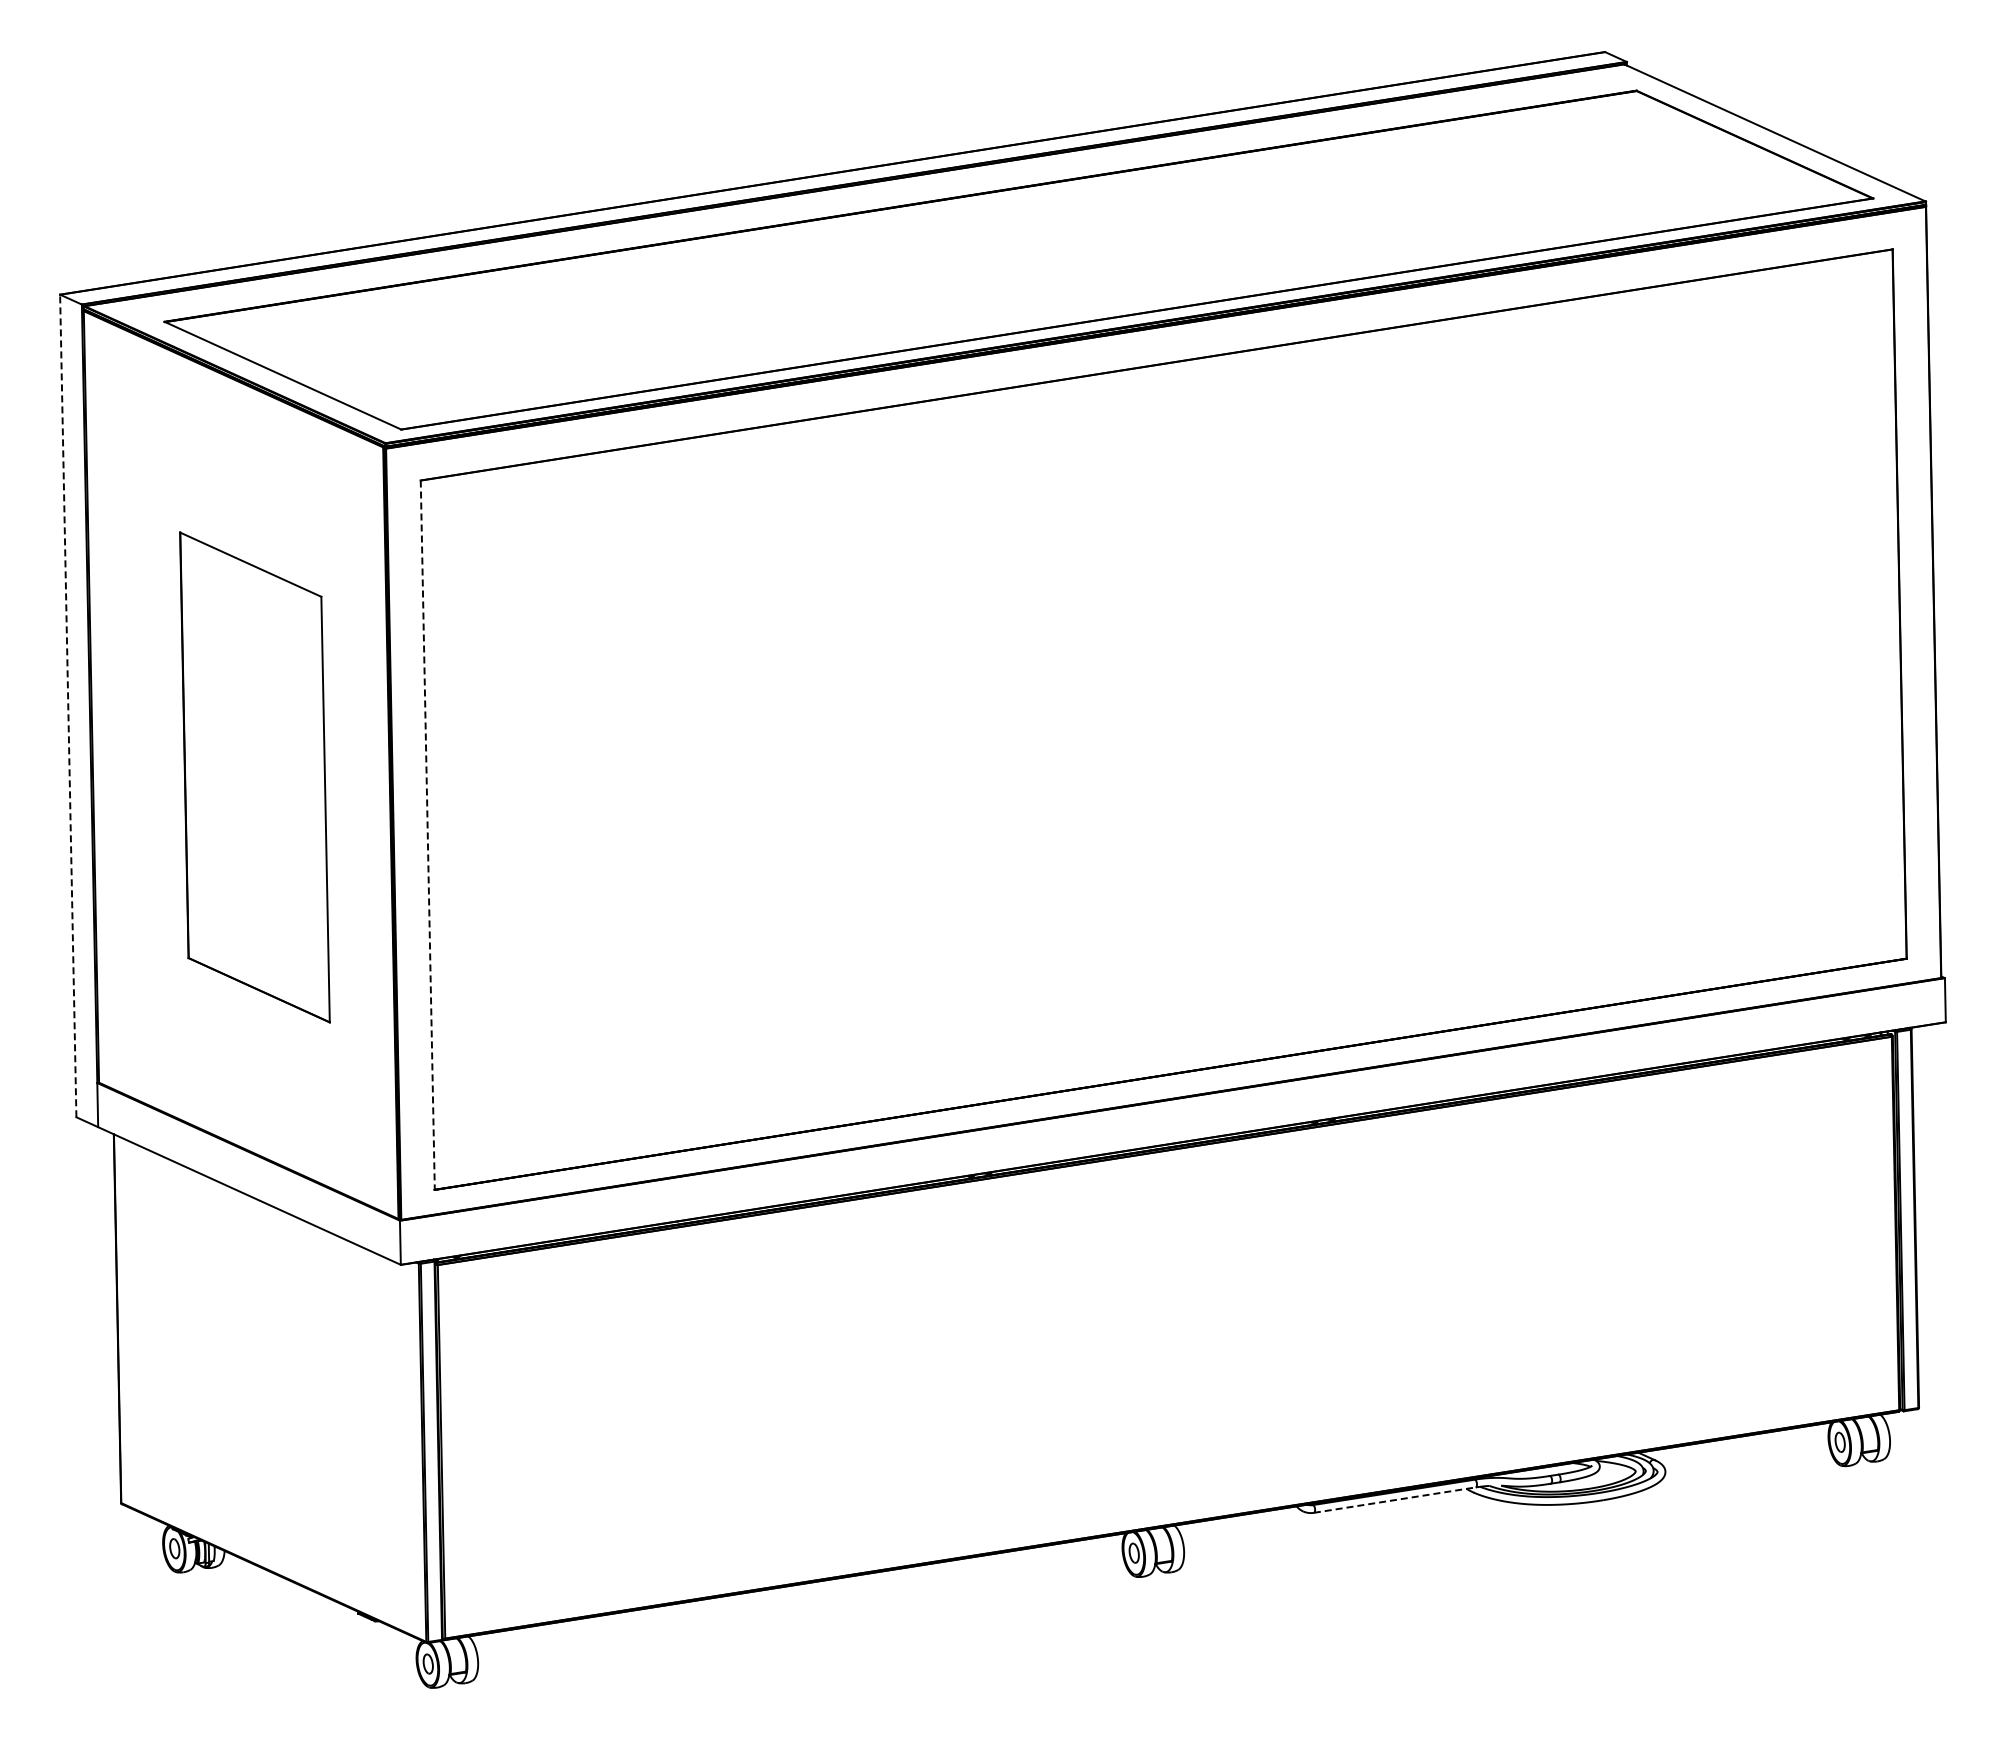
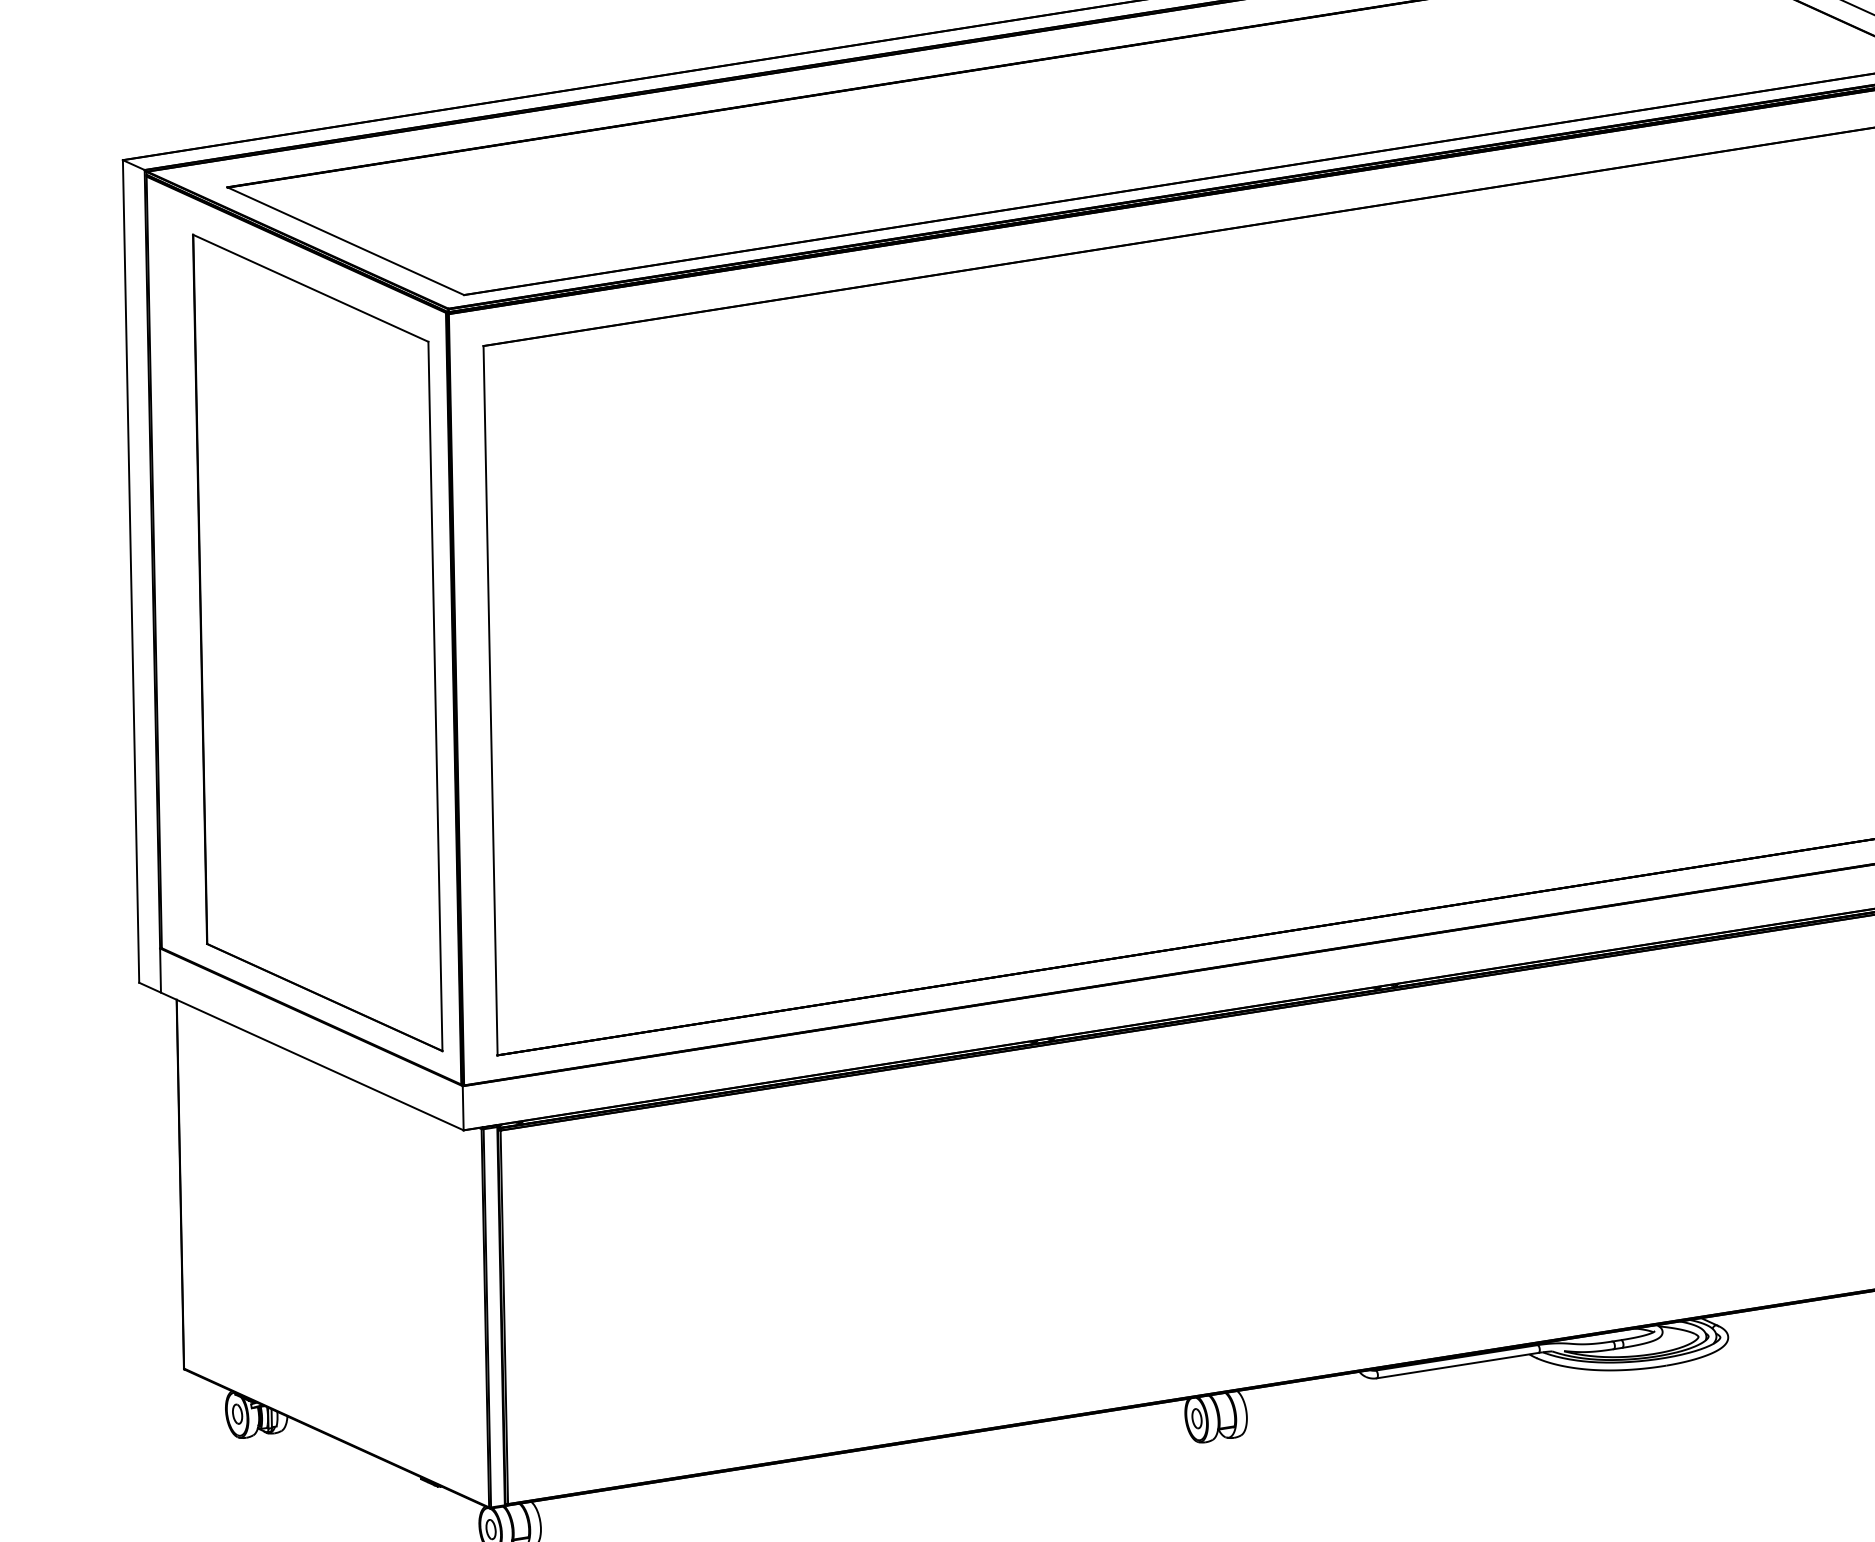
line: (68, 705) -> (131, 570), dashed -> solid
part: (254, 777) -> (317, 642), size x1.67
line: (427, 835) -> (490, 700), dashed -> solid
line: (1394, 1500) -> (1457, 1365), dashed -> solid

